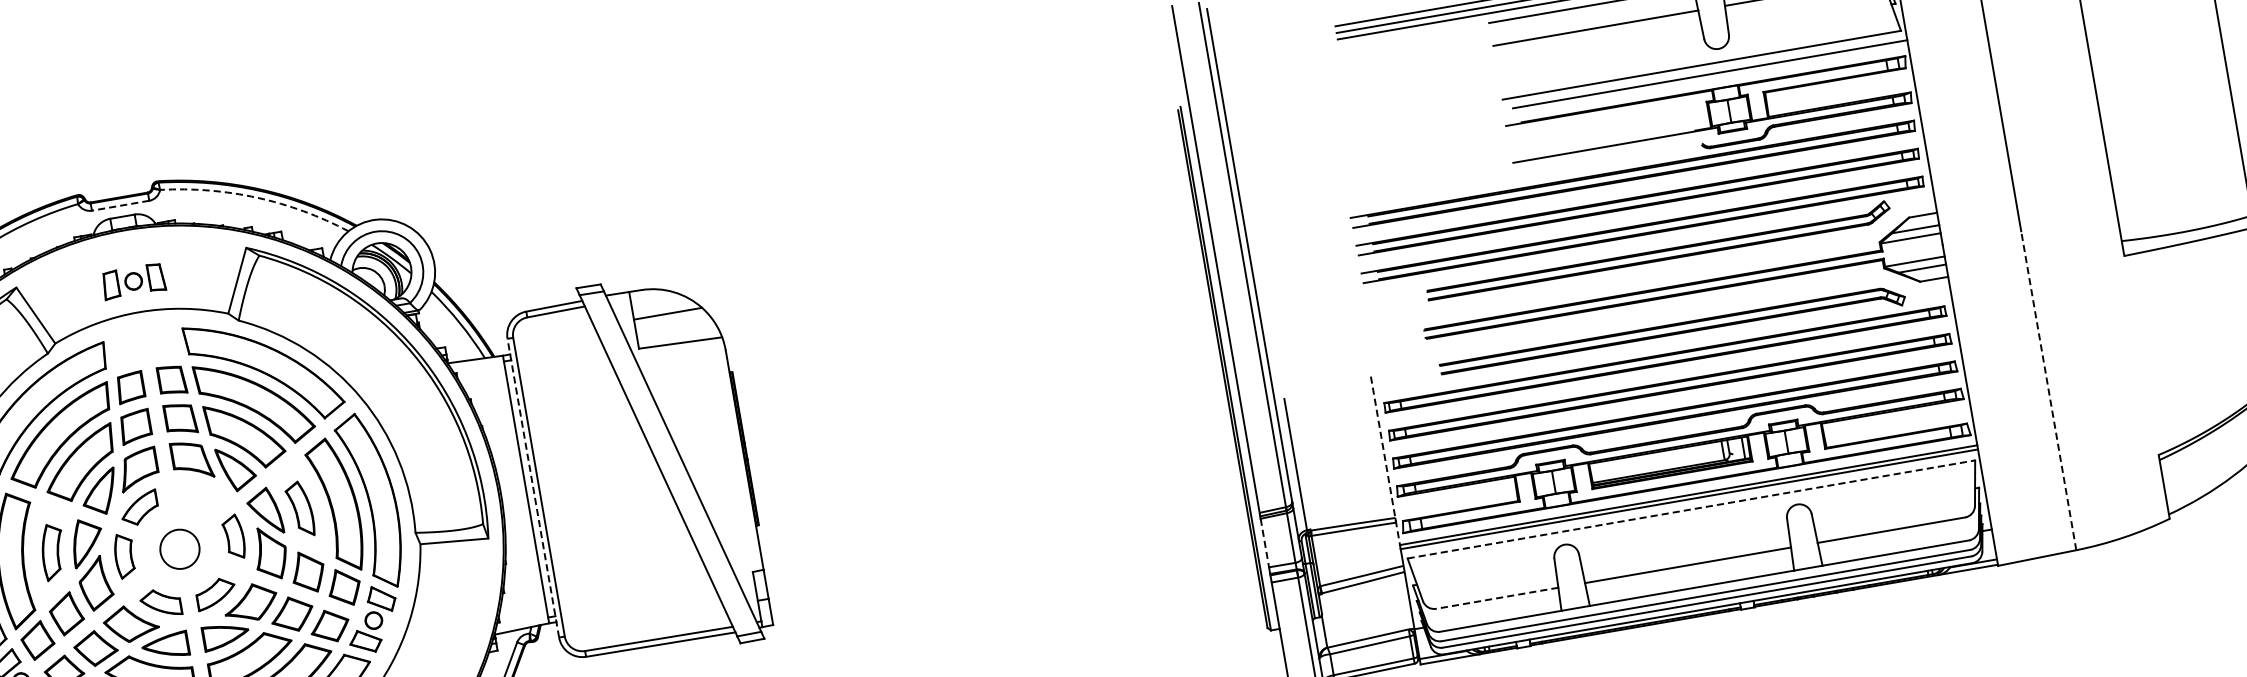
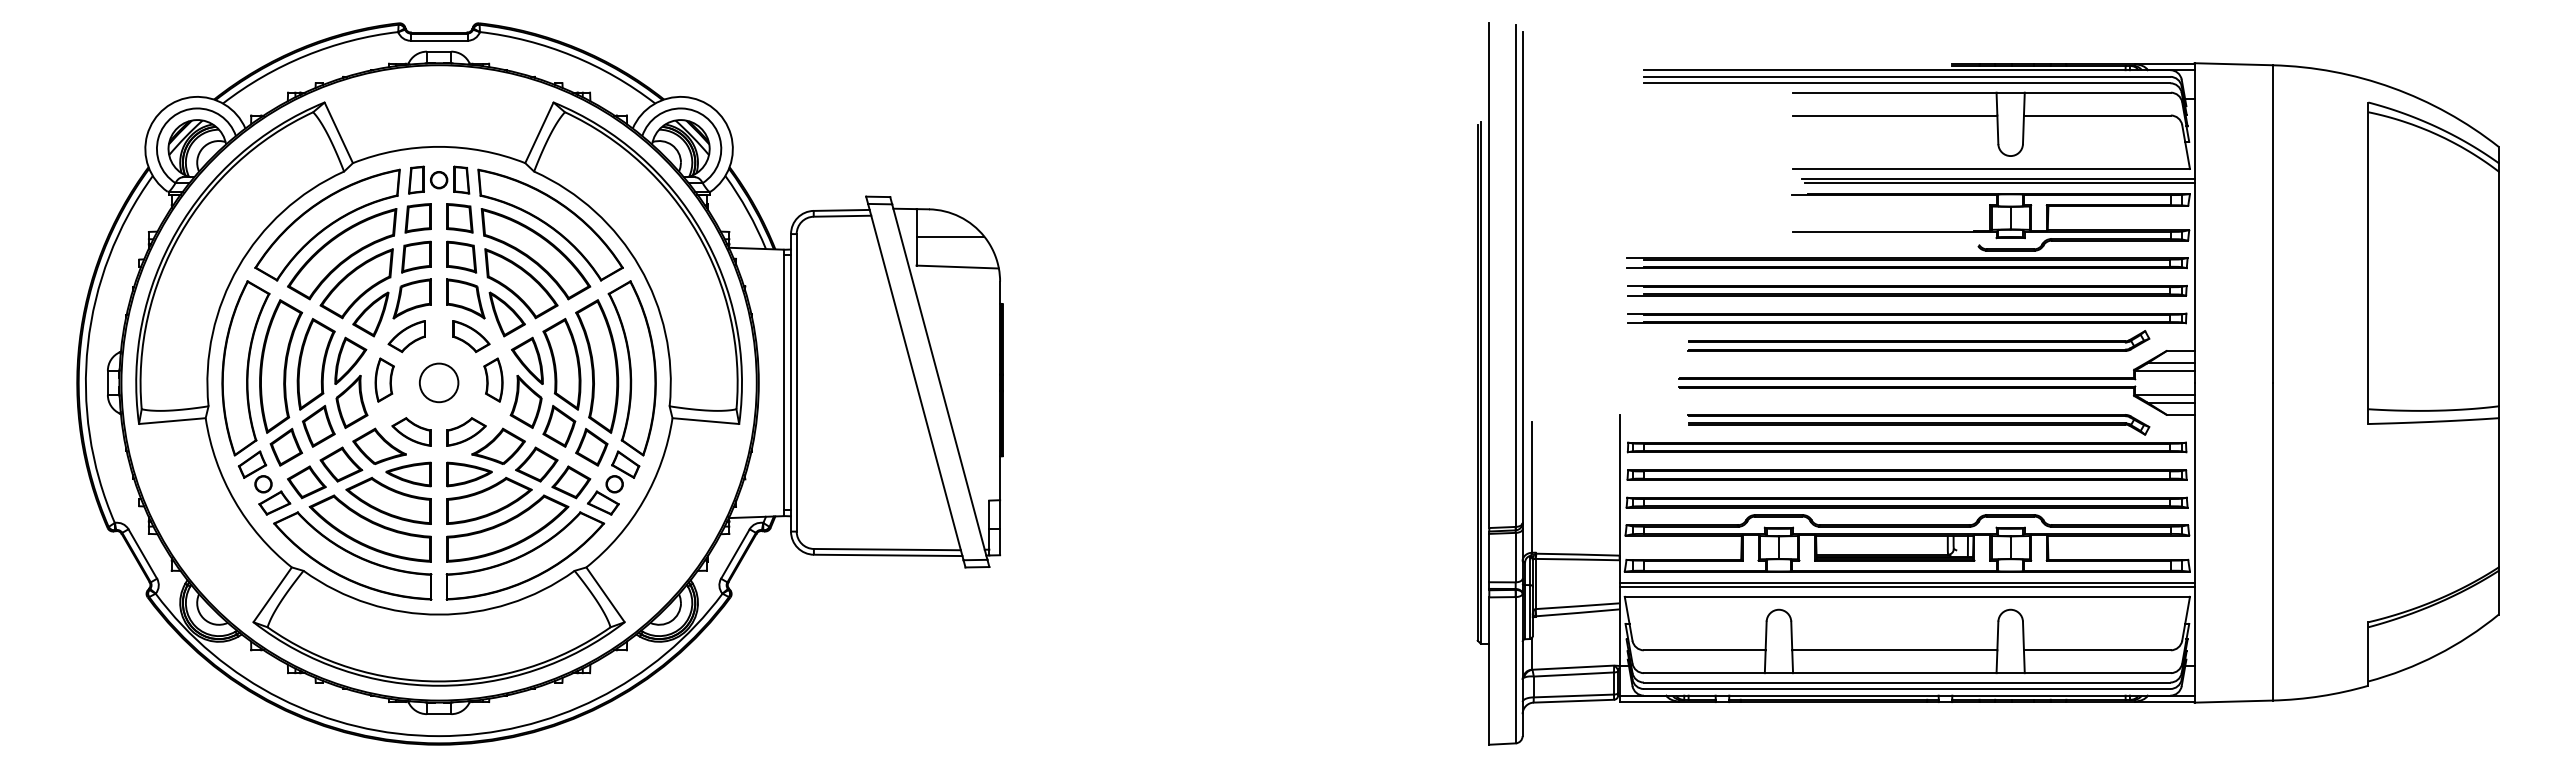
line: (1712, 78) -> (1999, 183), added
arc: (257, 197) -> (572, 55), dashed -> solid
line: (120, 205) -> (439, 40), dashed -> solid
part: (133, 280) -> (439, 179), moved
line: (2048, 390) -> (2272, 541), dashed -> solid
line: (1385, 460) -> (1619, 498), dashed -> solid
line: (533, 487) -> (791, 382), dashed -> solid
part: (204, 497) -> (471, 336), added
part: (299, 509) -> (561, 364), size x1.67
line: (1691, 509) -> (1907, 596), dashed -> solid
line: (1265, 543) -> (1489, 558), dashed -> solid
part: (52, 552) -> (315, 364), size x1.67
line: (1496, 598) -> (1704, 650), dashed -> solid

